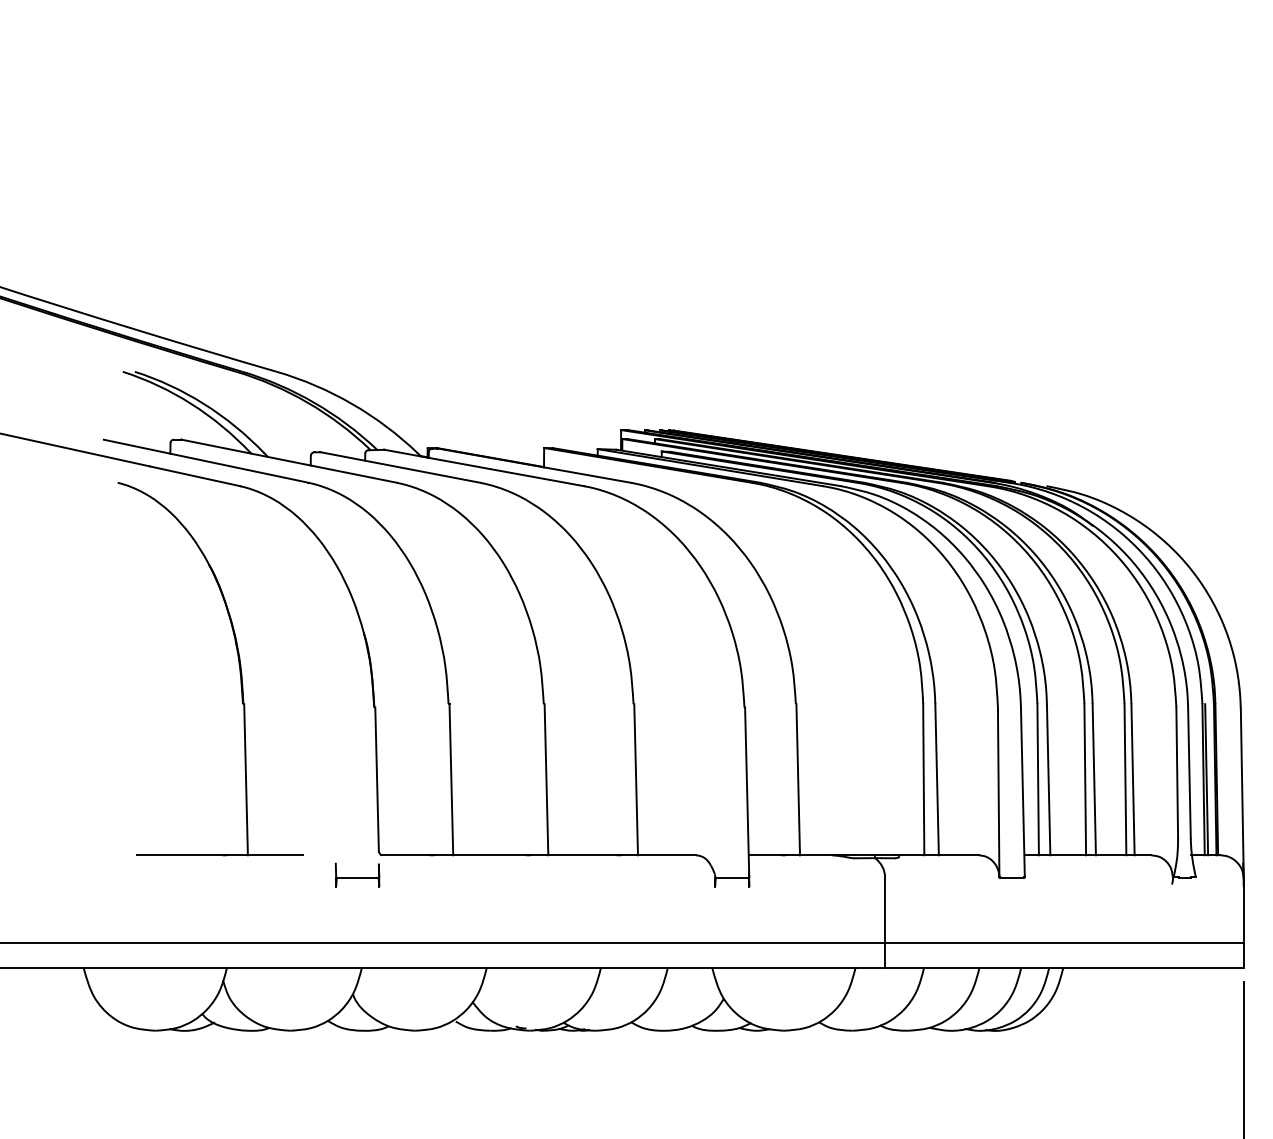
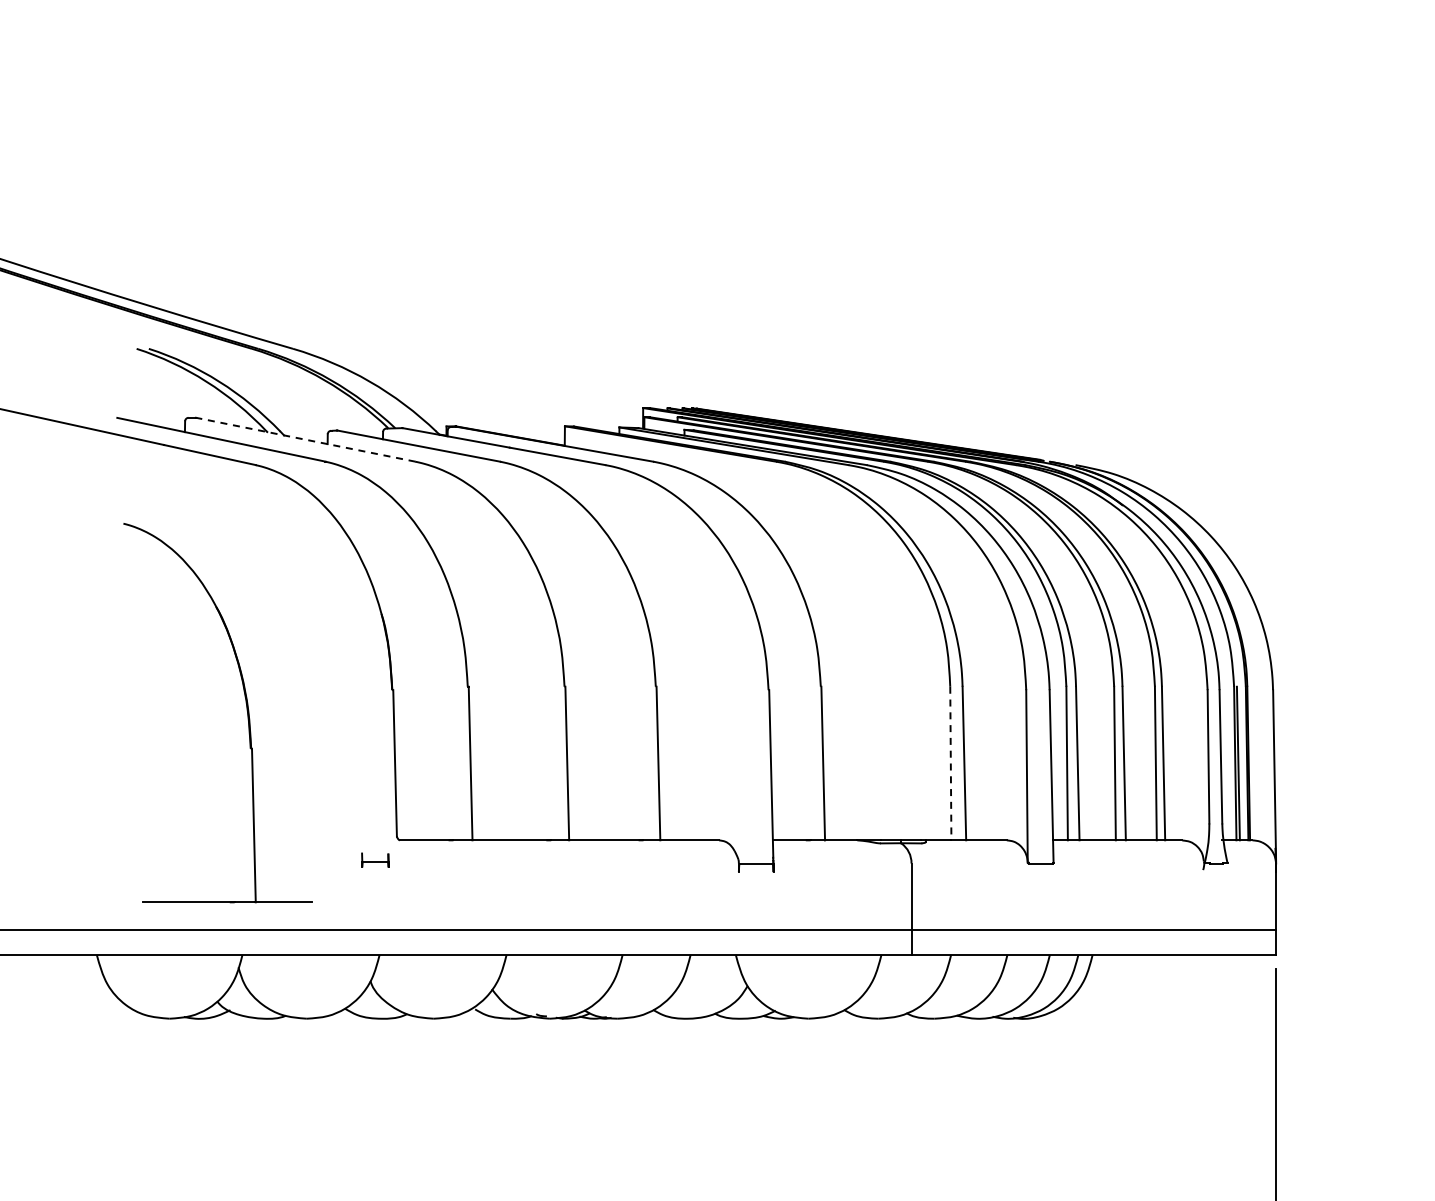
line: (289, 460) -> (306, 439), solid -> dashed
part: (238, 666) -> (246, 710), moved
line: (923, 779) -> (950, 763), solid -> dashed
part: (357, 875) -> (375, 860), size x0.6

